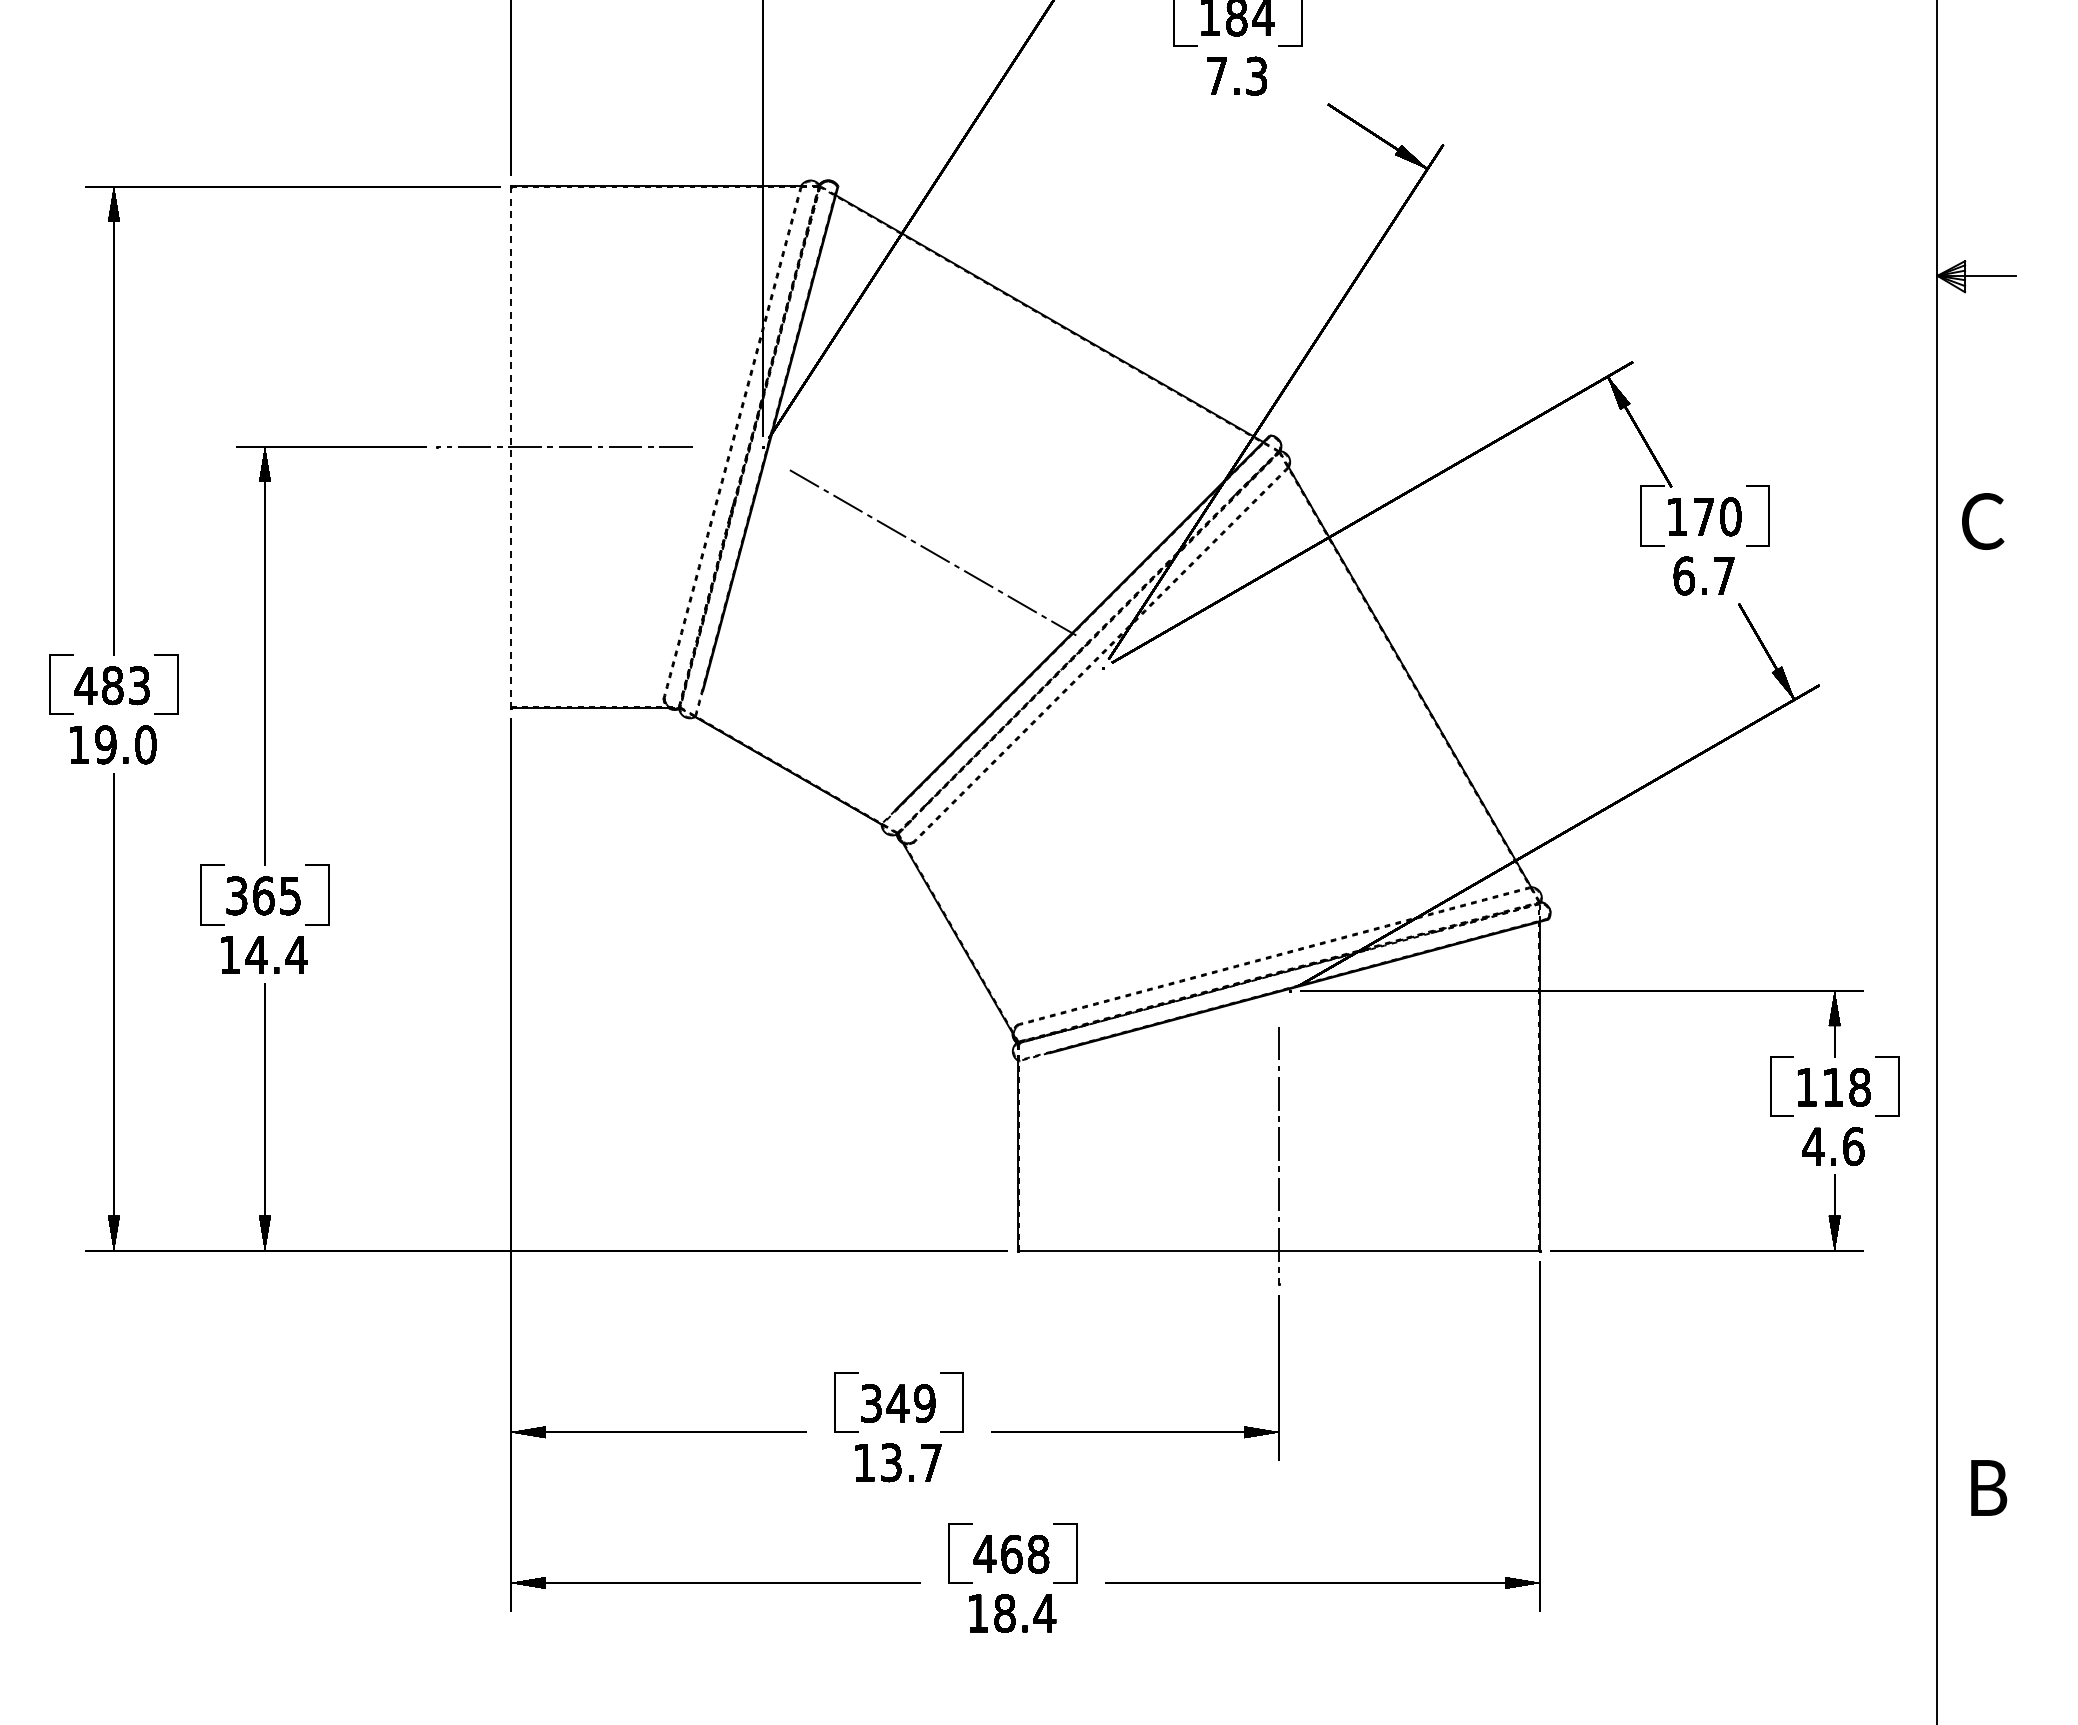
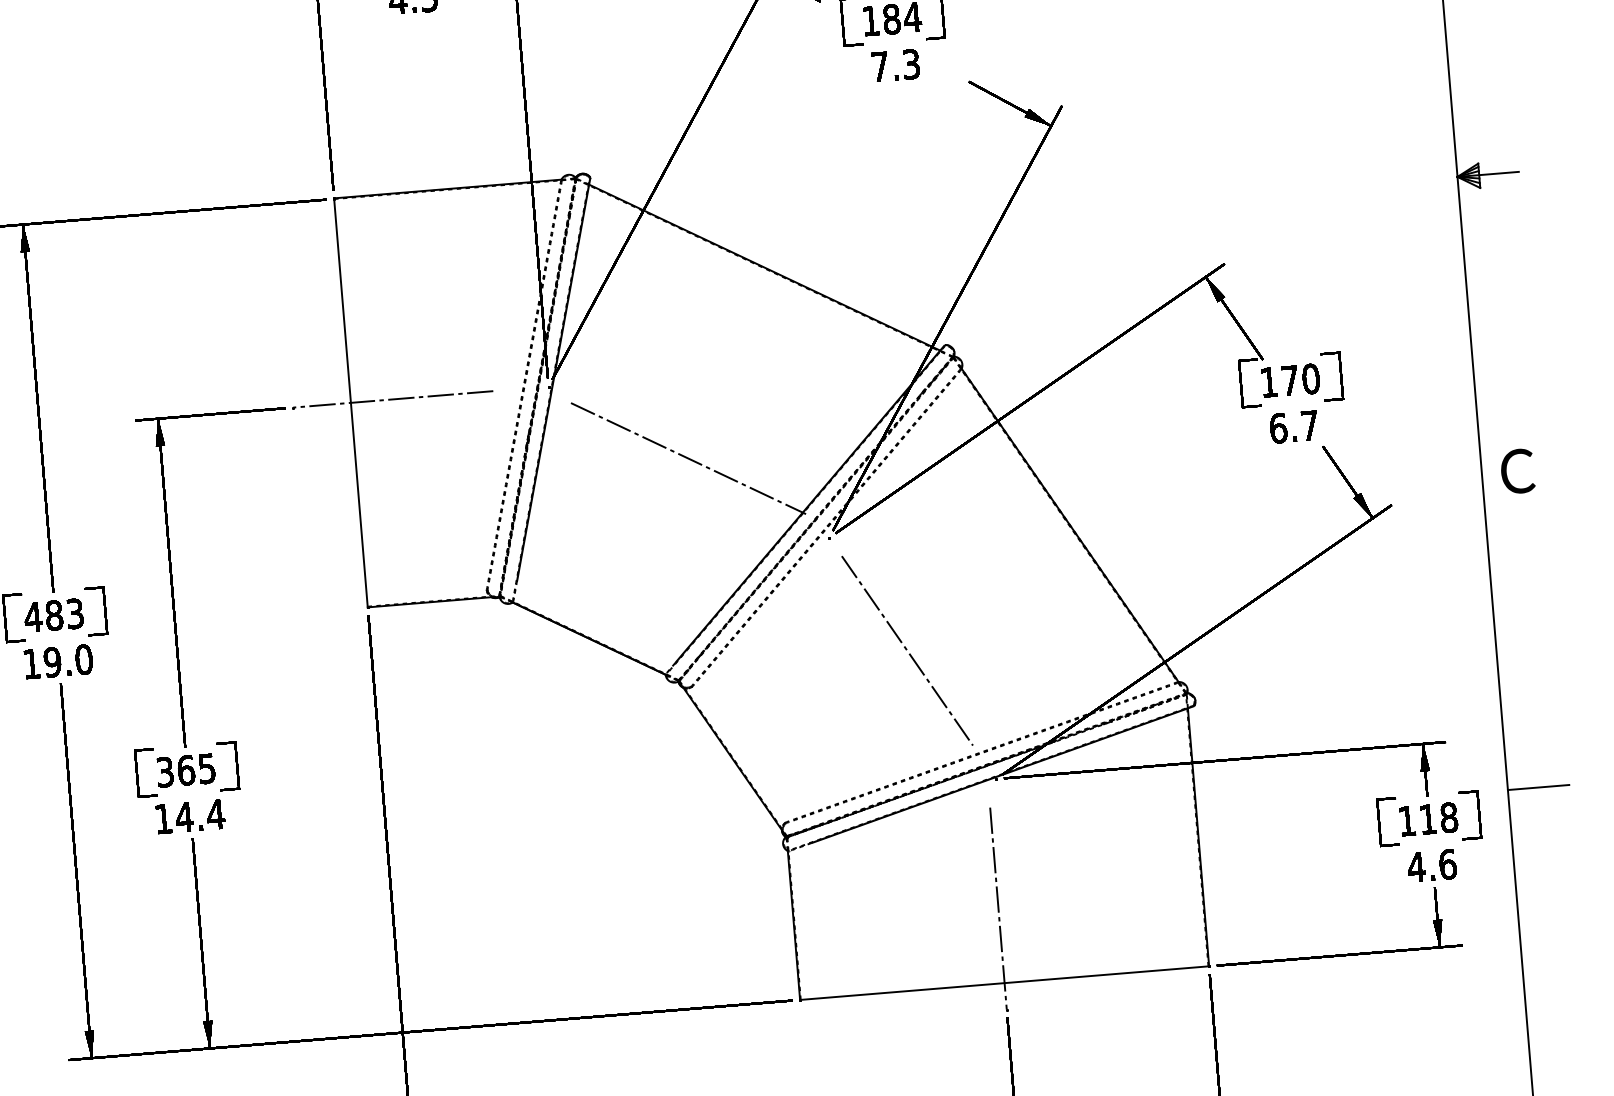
line: (510, 447) -> (350, 403), dashed -> solid
text: (1983, 521) -> (1518, 471), moved
line: (1190, 819) -> (907, 650), added
line: (1976, 1058) -> (1538, 787), added

